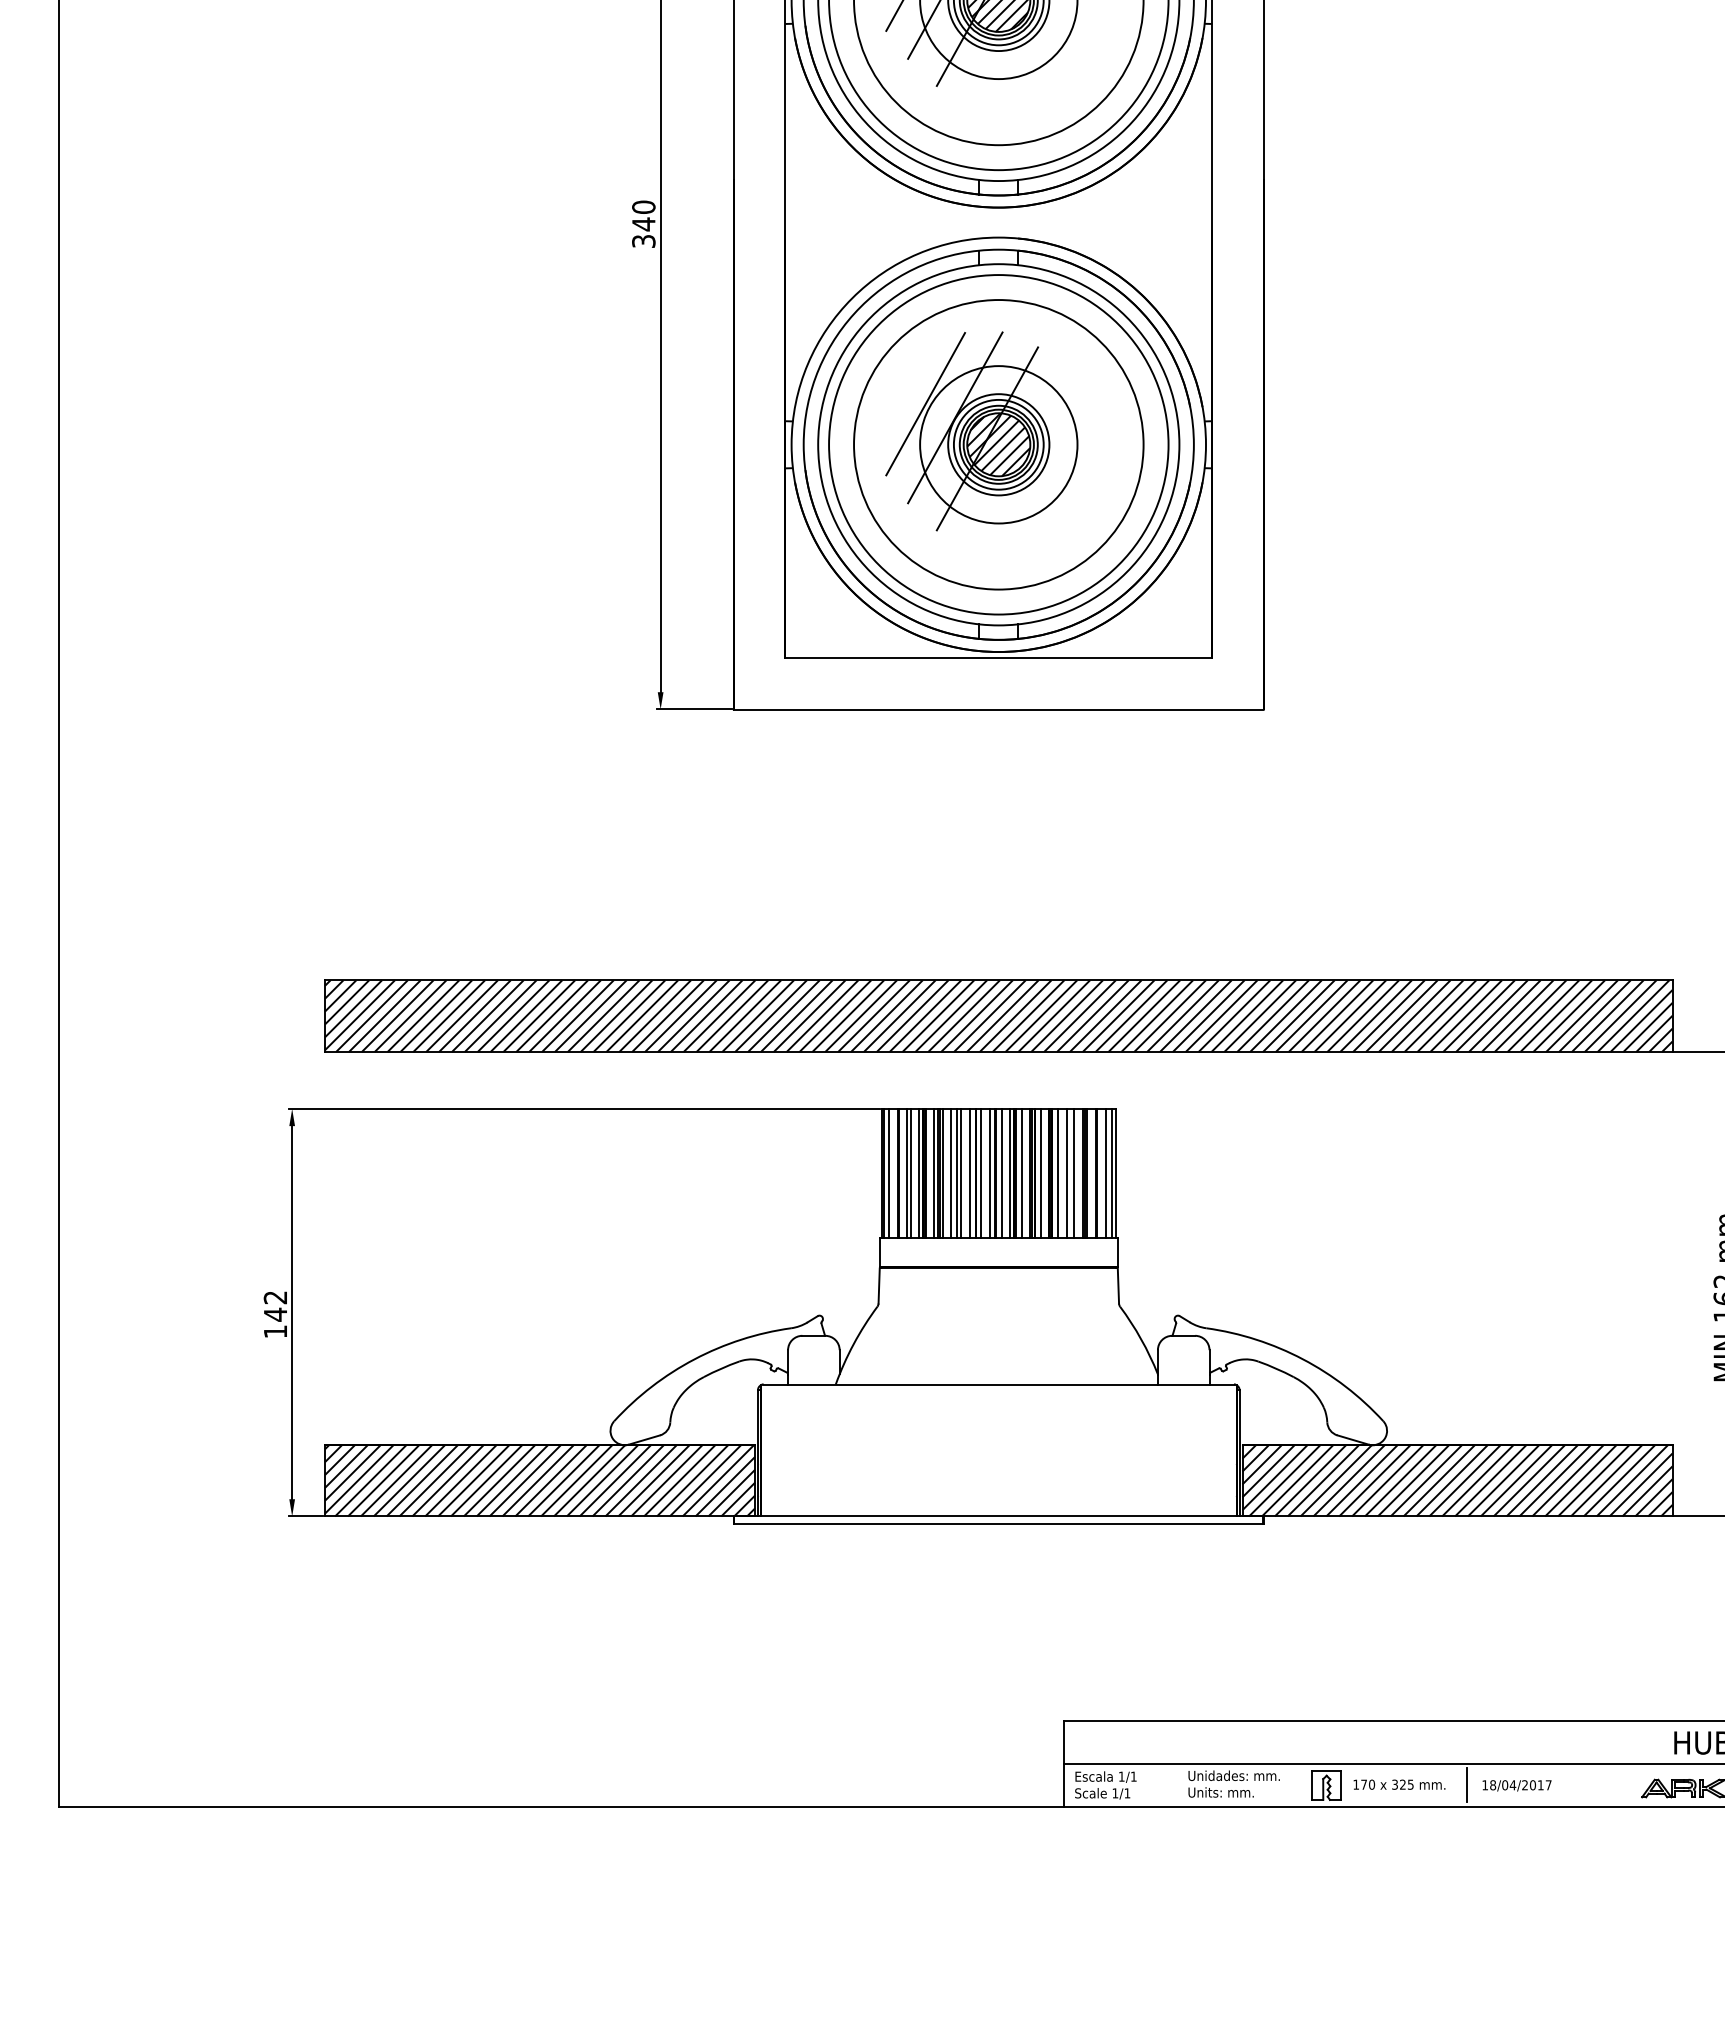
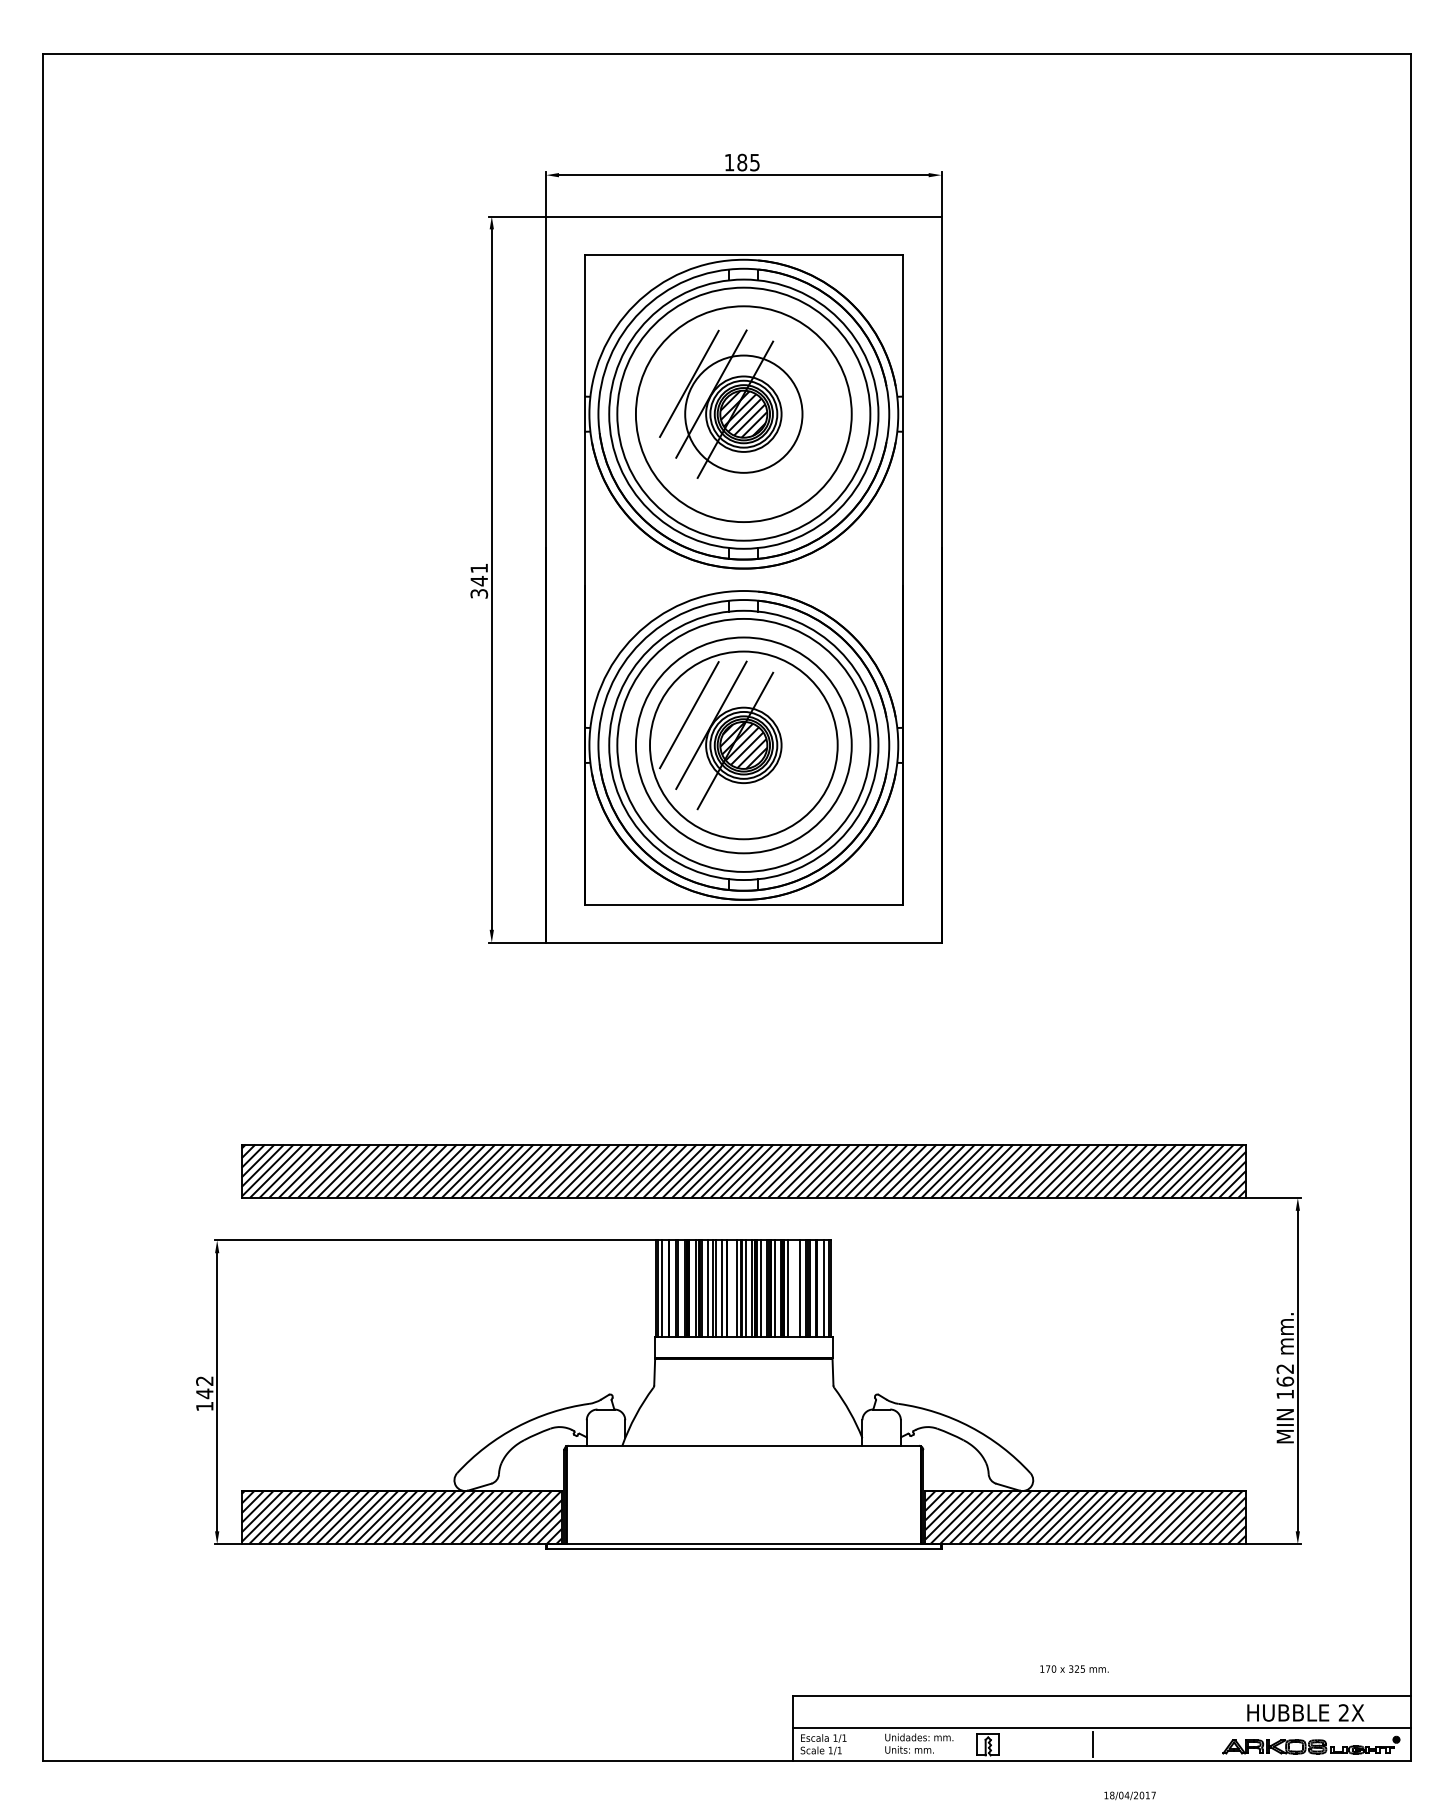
text: (644, 207) -> (479, 568), 340 -> 341
circle: (998, 444) -> (743, 745), size x1.6
line: (980, 1173) -> (730, 1288), removed
line: (1066, 1173) -> (794, 1288), removed
text: (1399, 1783) -> (1074, 1668), moved
text: (1516, 1785) -> (1129, 1795), moved

